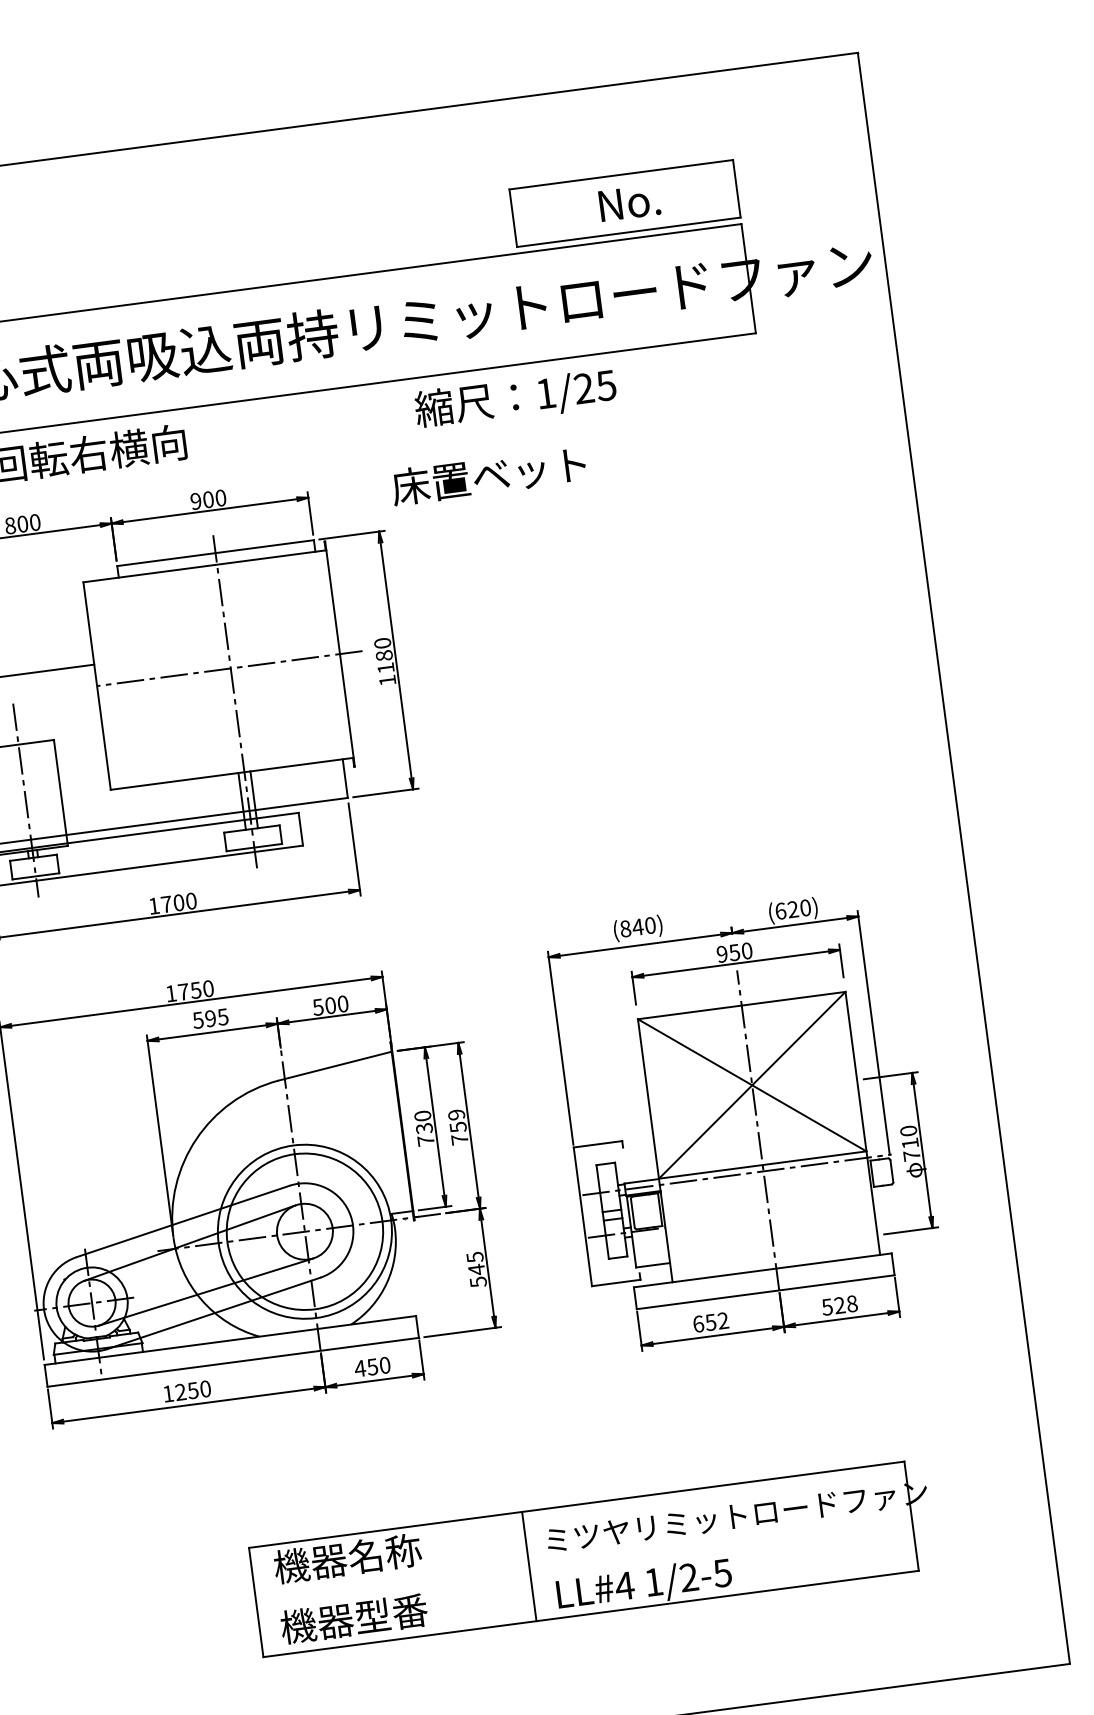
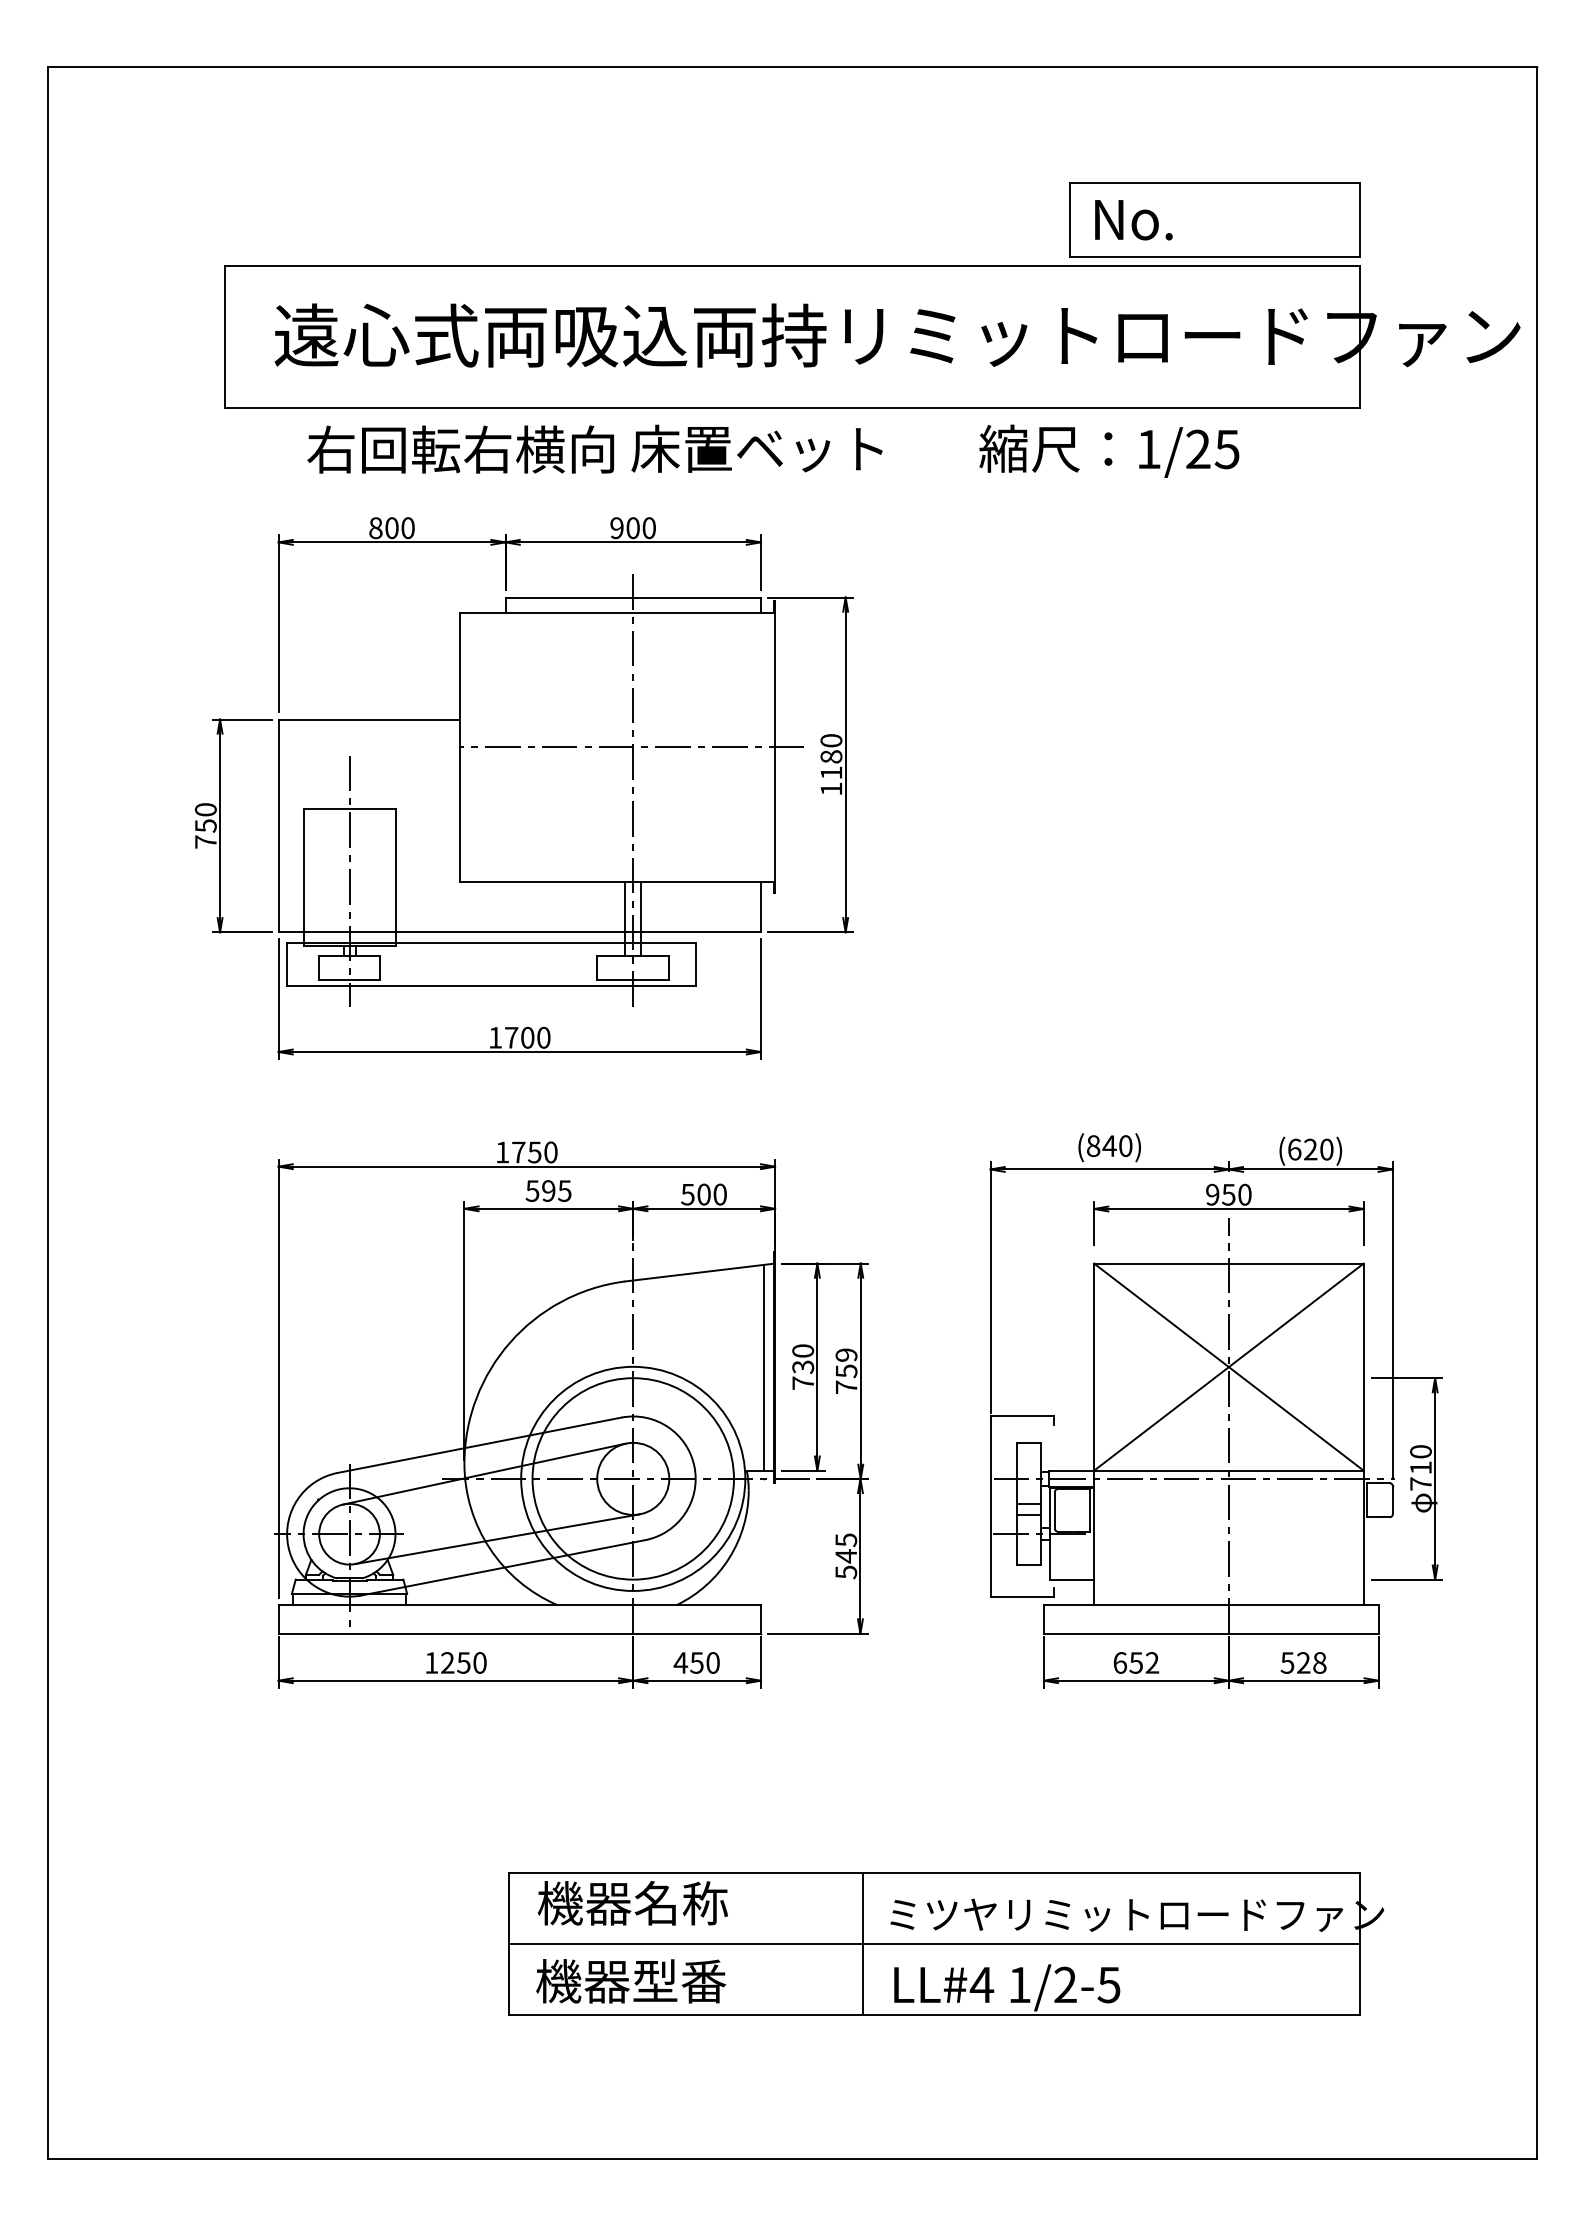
text: (629, 203) -> (1133, 220), moved
text: (515, 398) -> (1109, 450), moved
text: (488, 475) -> (756, 448), moved
line: (393, 1132) -> (763, 1367), added
line: (583, 1559) -> (933, 1944), added

